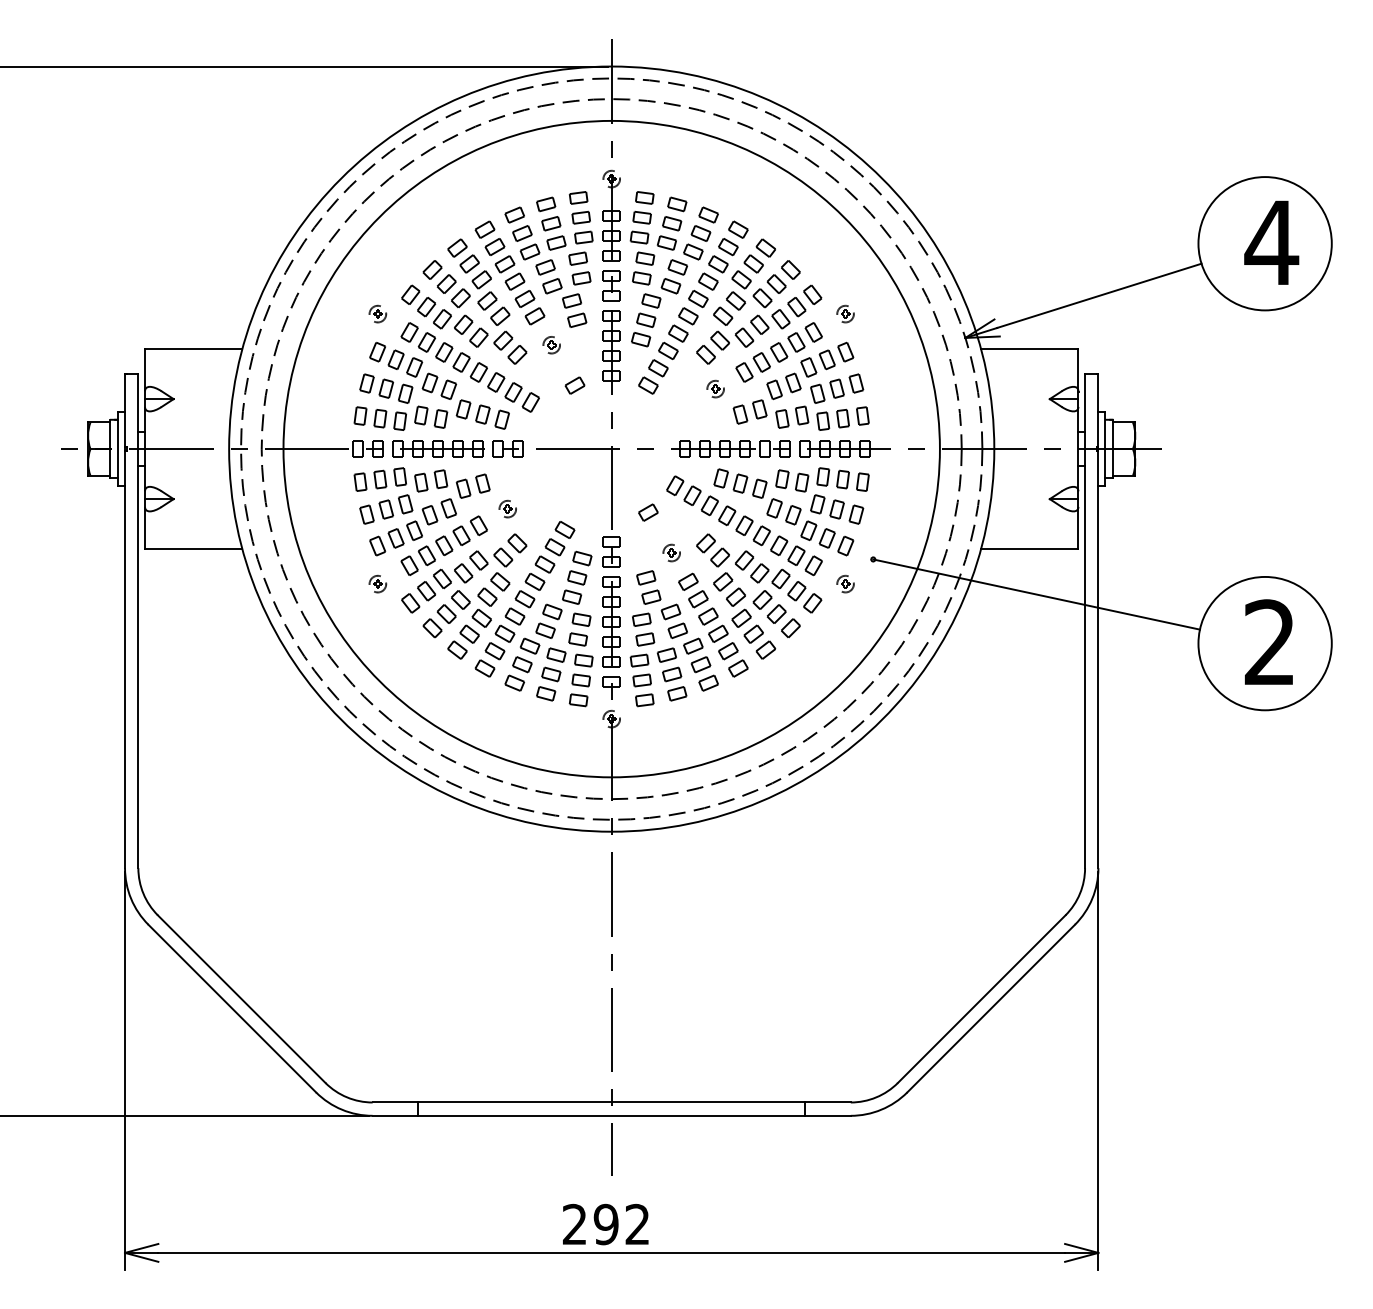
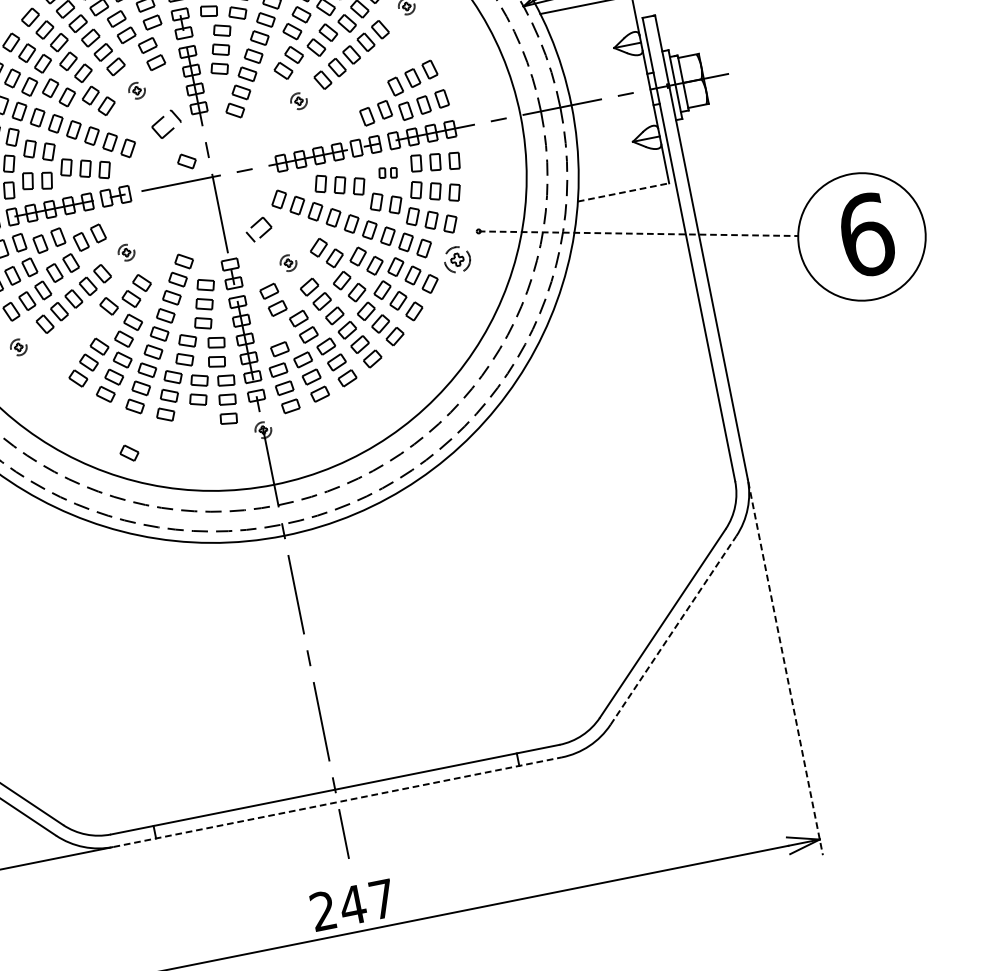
part: (793, 382) -> (370, 80), removed
part: (574, 385) -> (165, 124), size x1.6
part: (588, 427) -> (186, 161), added
part: (792, 480) -> (388, 172), size x0.6
part: (648, 512) -> (259, 229), size x1.4
line: (1029, 549) -> (623, 192), solid -> dashed
part: (845, 583) -> (457, 259), size x1.6
part: (437, 588) -> (75, 340), removed
line: (1037, 594) -> (639, 233), solid -> dashed
part: (641, 619) -> (272, 331), removed
text: (1270, 642) -> (866, 234), 2 -> 6
part: (546, 693) -> (197, 418), removed
part: (469, 714) -> (129, 452), added
line: (991, 1008) -> (673, 630), solid -> dashed
line: (1098, 1071) -> (785, 669), solid -> dashed
line: (612, 1115) -> (338, 801), solid -> dashed
text: (621, 1224) -> (367, 902), 292 -> 247

